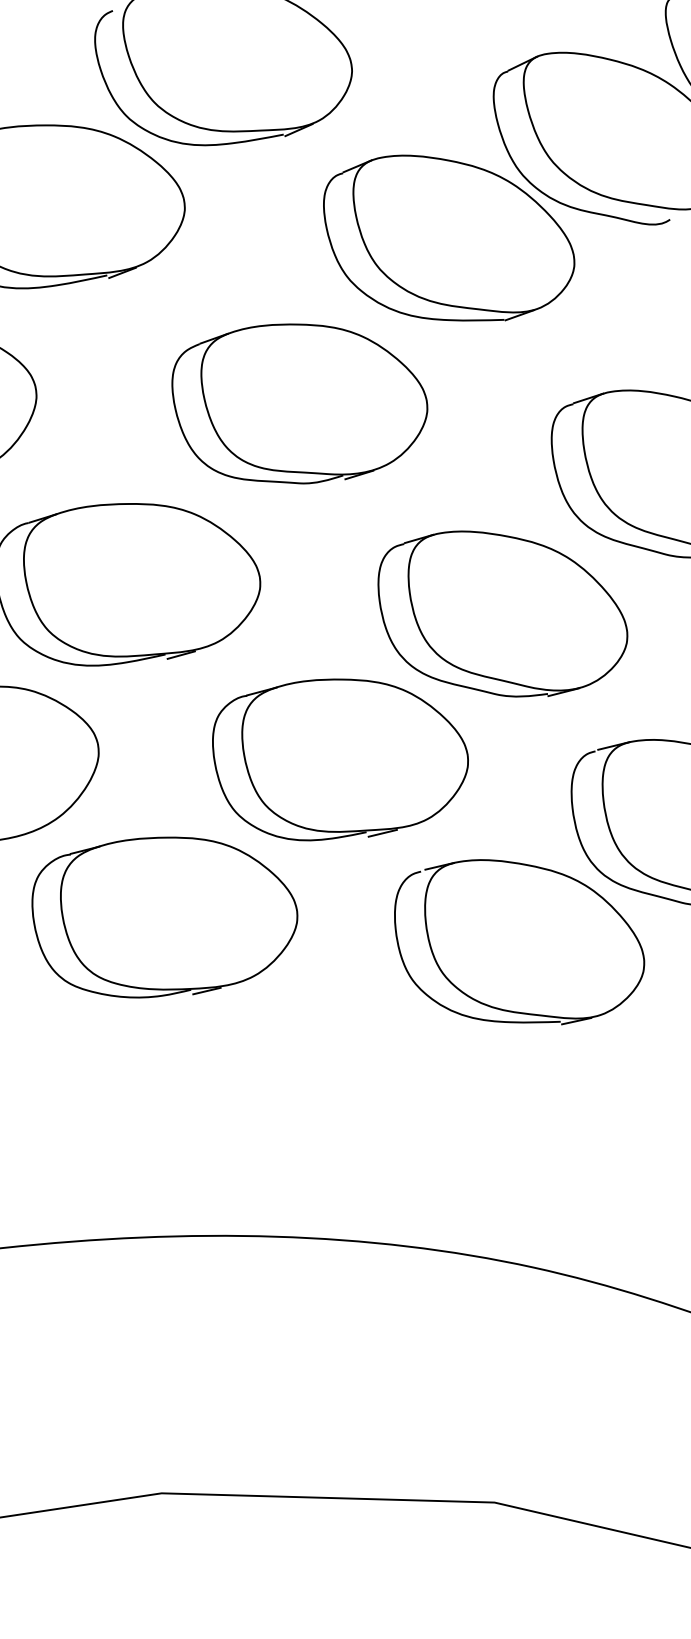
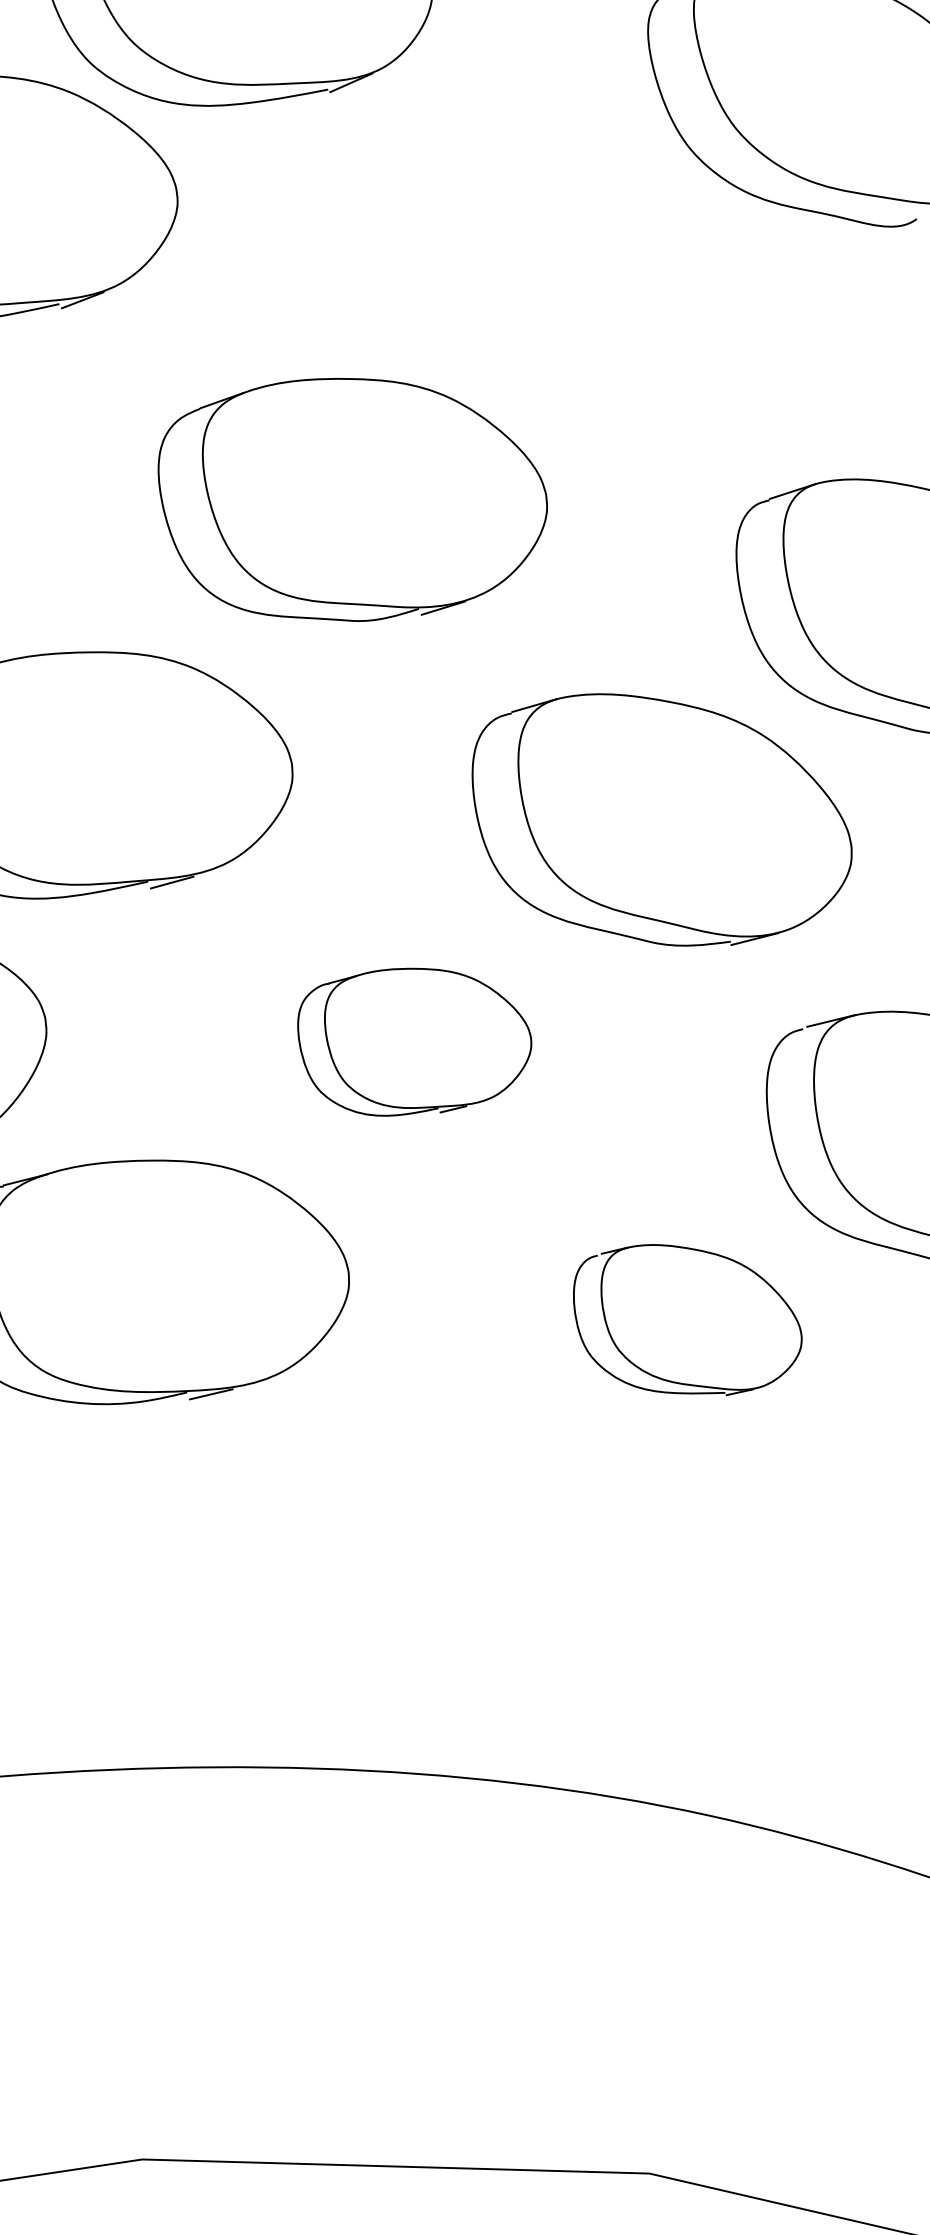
part: (449, 237) -> (580, 246), removed
part: (340, 759) -> (414, 1041), size x0.6
part: (519, 942) -> (687, 1320), size x0.6

